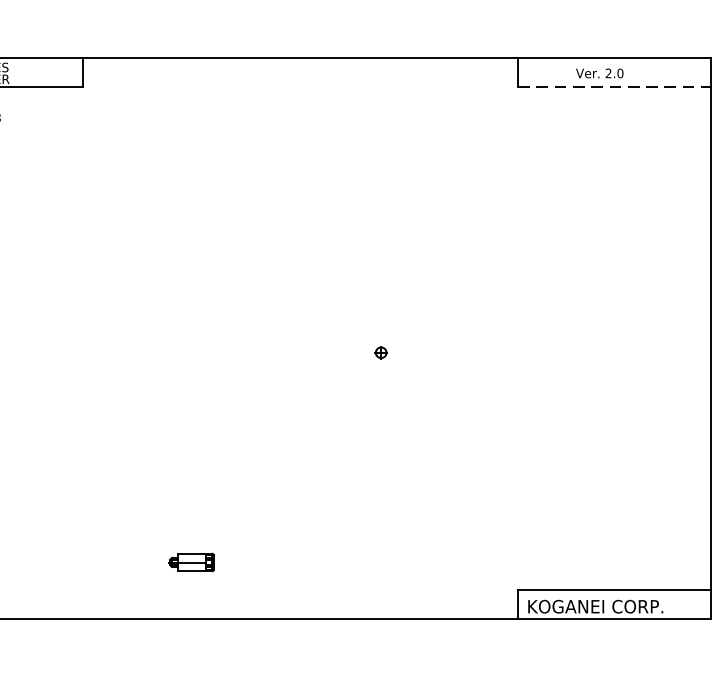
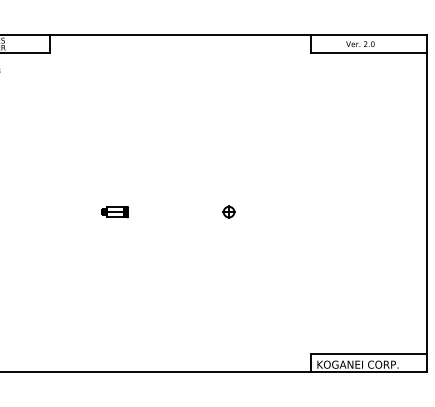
line: (614, 87) -> (369, 52), dashed -> solid
part: (380, 351) -> (228, 211), size x1.67
part: (190, 563) -> (114, 212), moved

